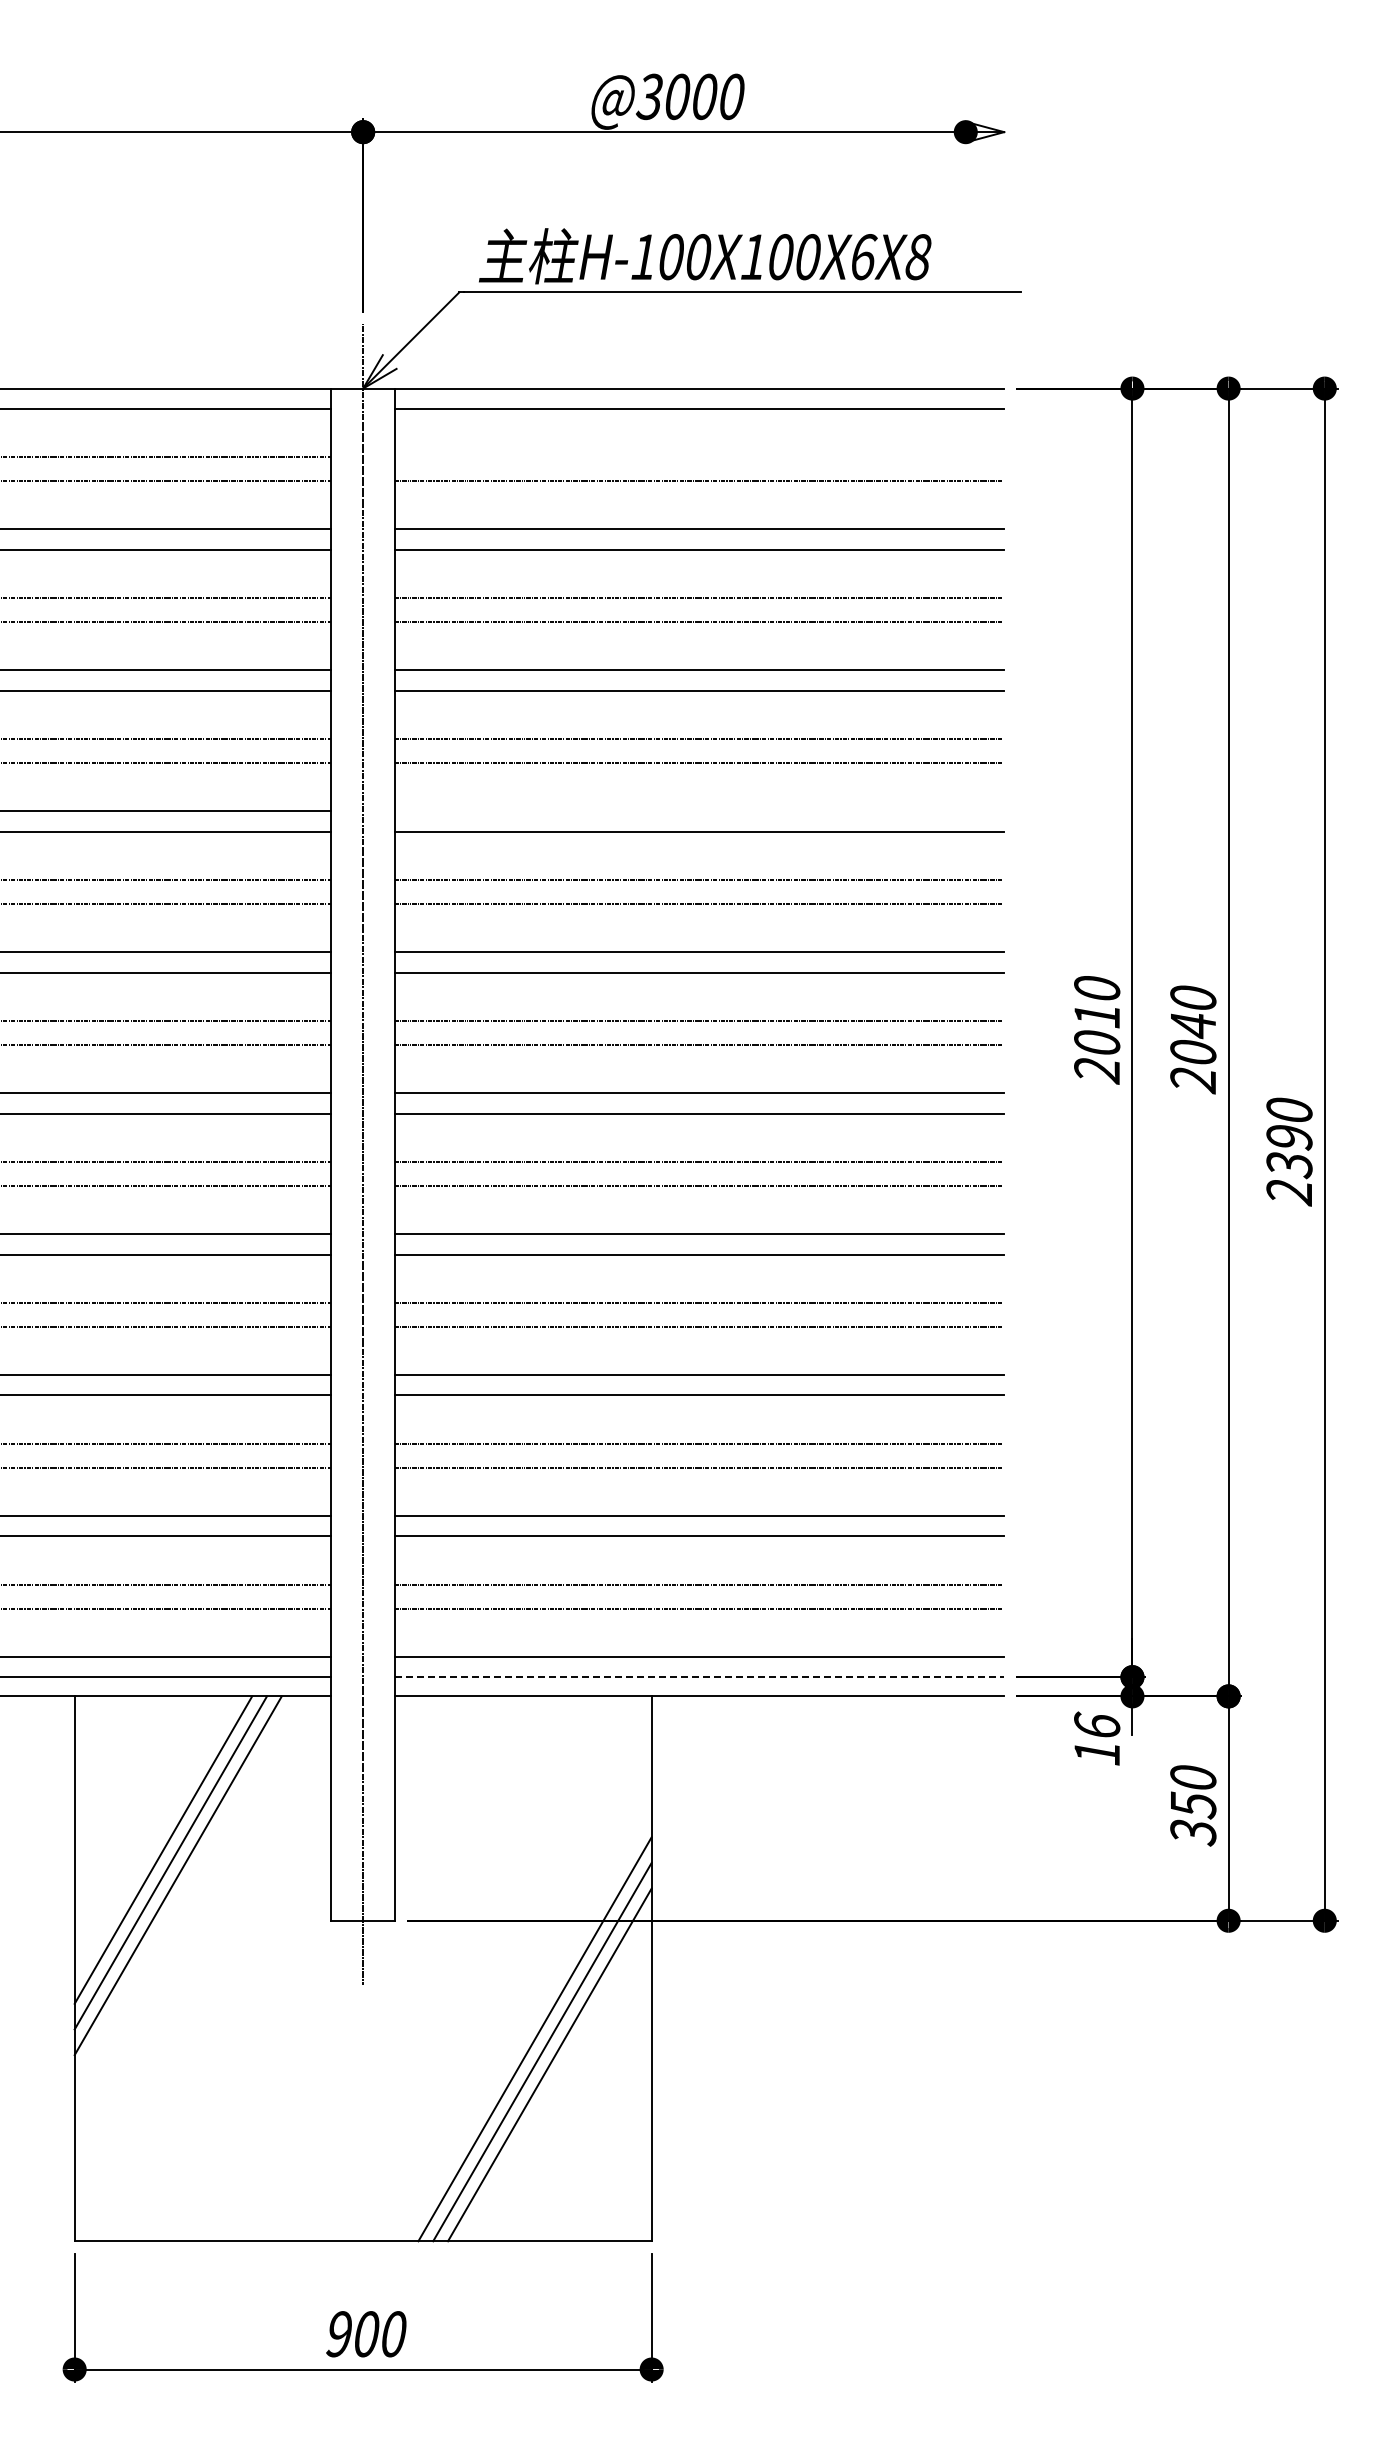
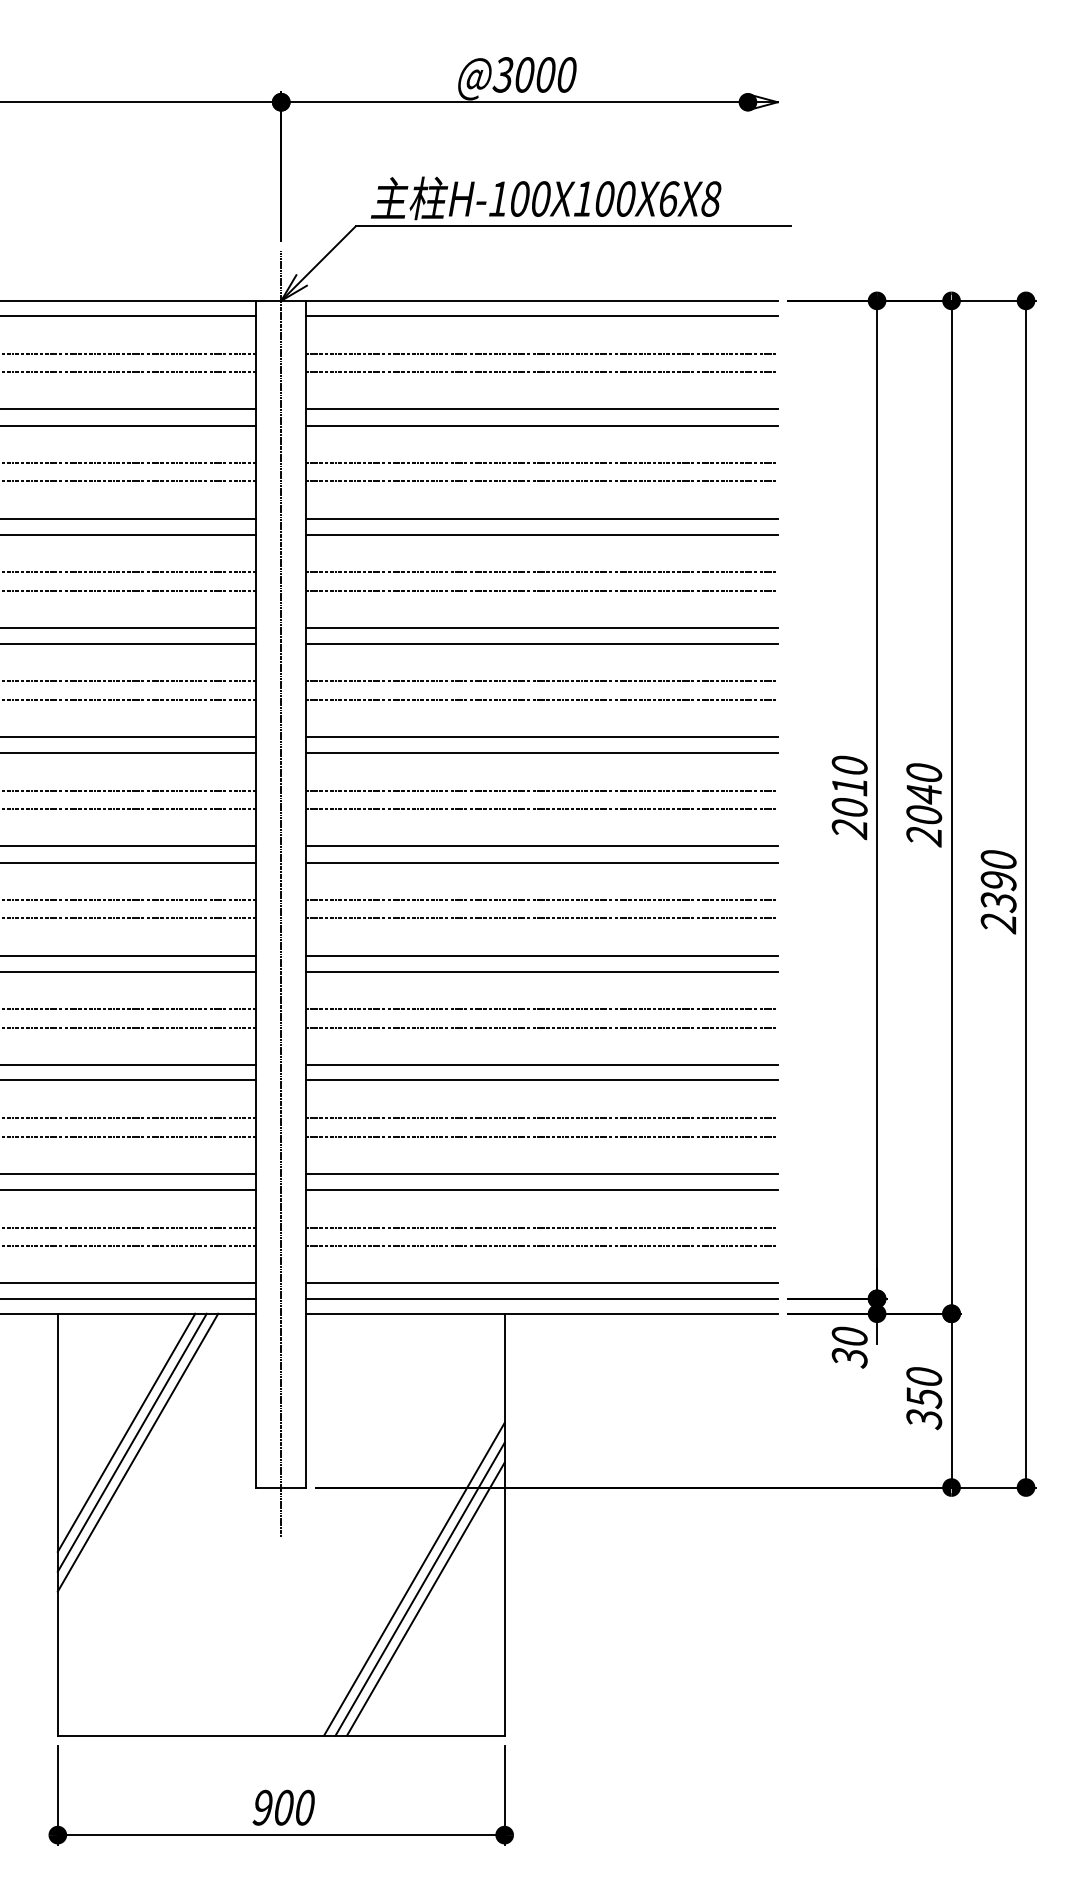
line: (699, 456) -> (541, 353), added
line: (699, 810) -> (541, 627), added
line: (699, 1677) -> (541, 1299), dashed -> solid
text: (1097, 1739) -> (849, 1347), 16 -> 30

